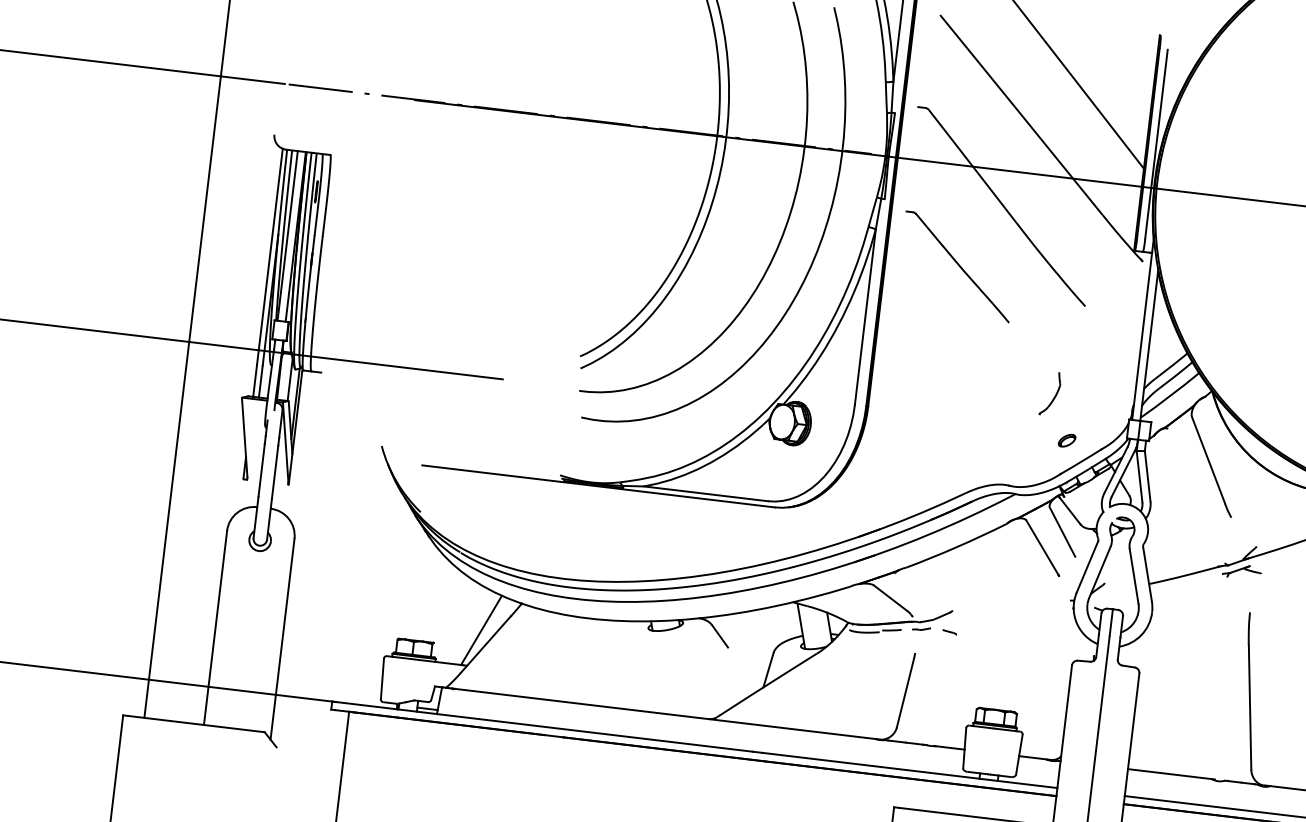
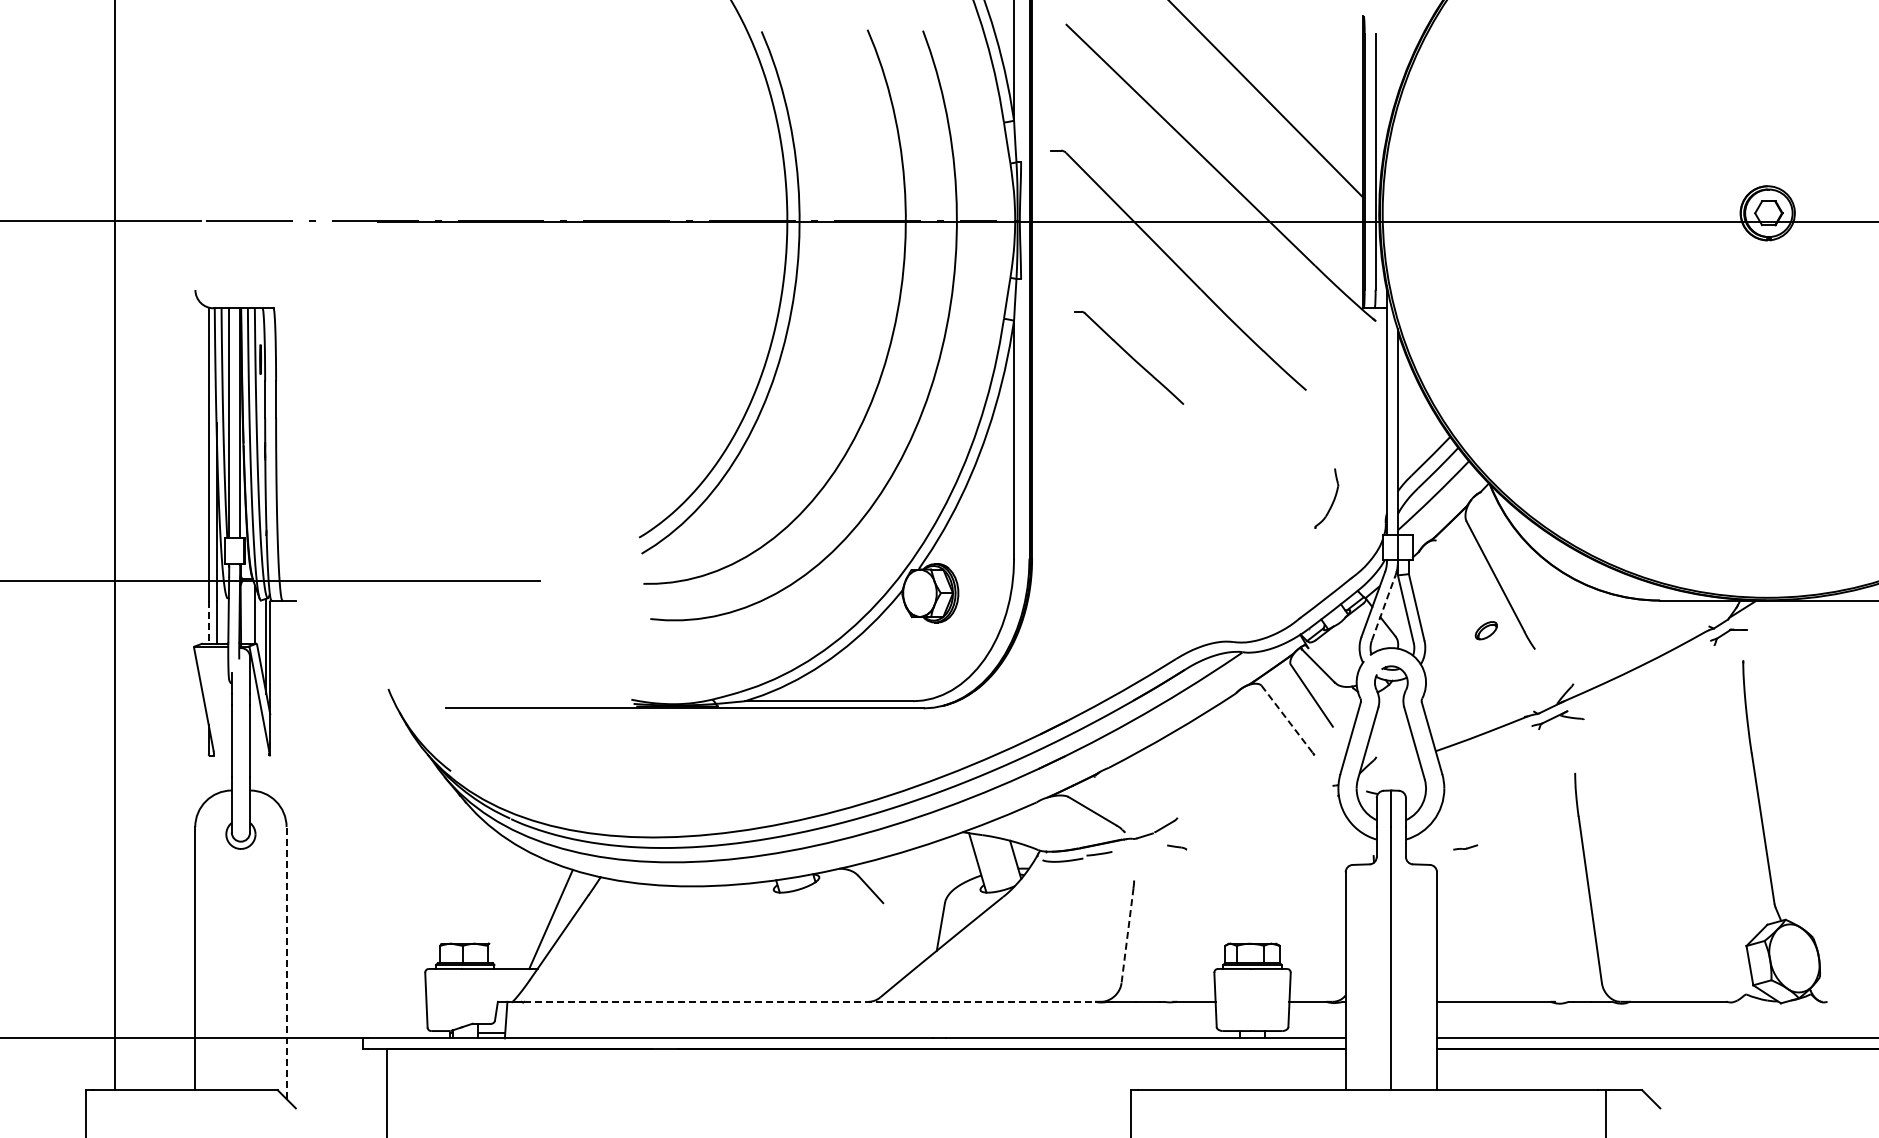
part: (957, 266) -> (1129, 357), size x0.7
line: (254, 381) -> (208, 622), solid -> dashed
part: (1054, 396) -> (1332, 501), moved
part: (1066, 440) -> (1485, 630), moved
line: (1123, 473) -> (1383, 607), solid -> dashed
line: (1042, 547) -> (1287, 719), solid -> dashed
part: (921, 628) -> (1465, 847), moved
line: (282, 639) -> (286, 963), solid -> dashed
line: (905, 692) -> (1127, 935), solid -> dashed
line: (665, 713) -> (810, 1001), solid -> dashed

